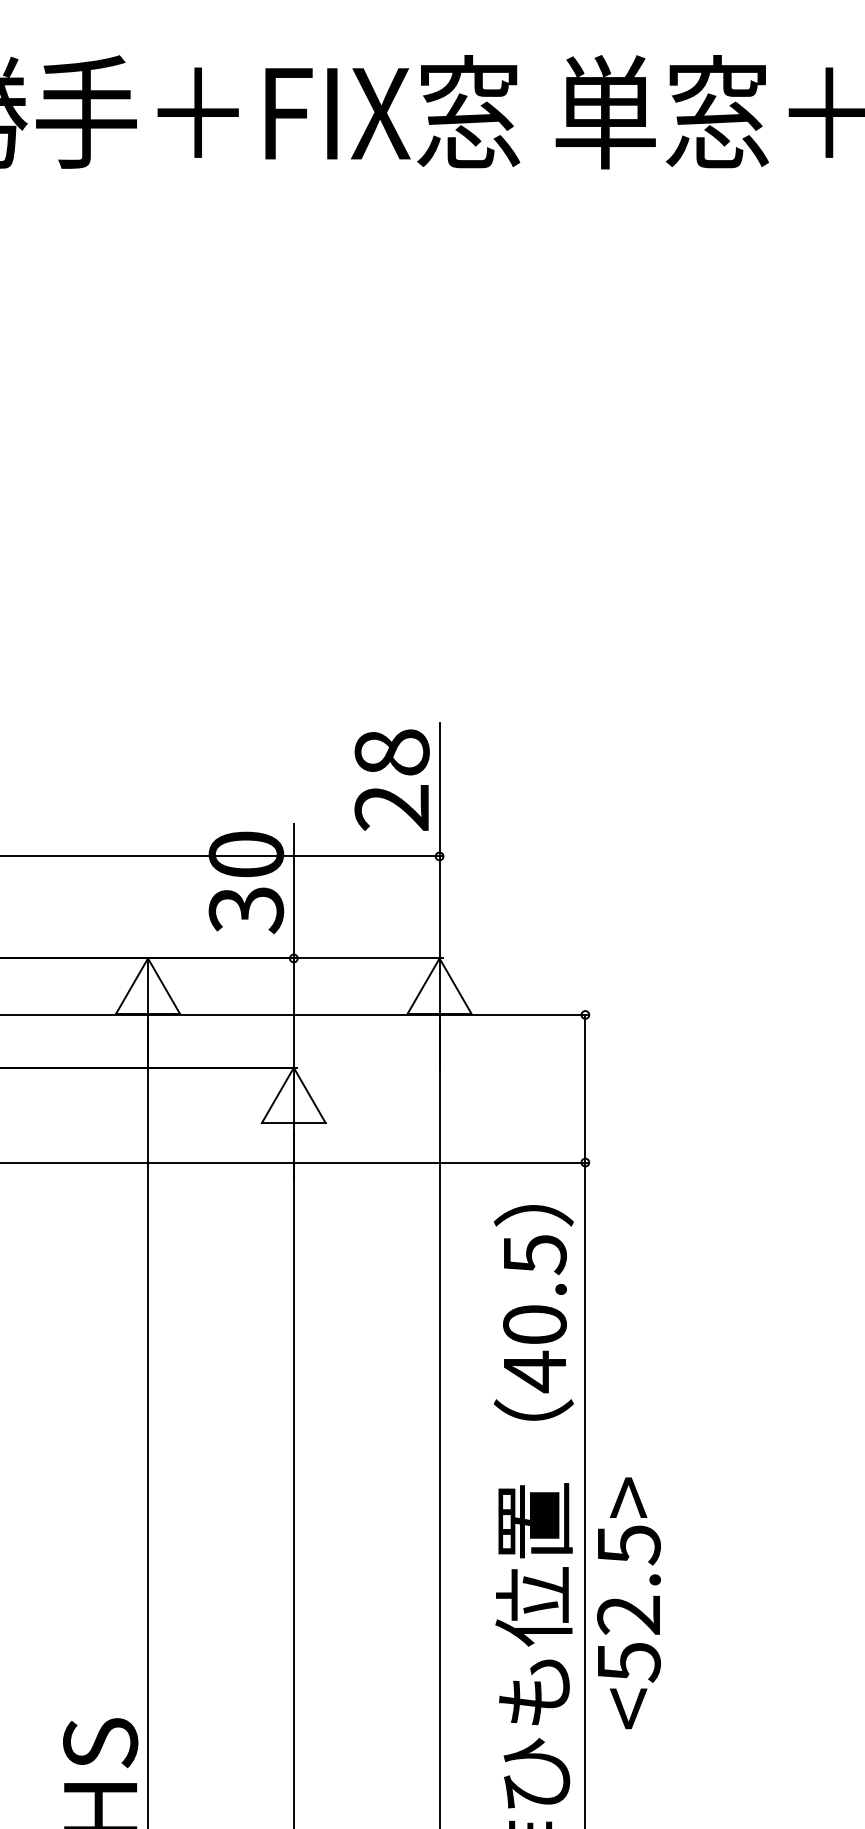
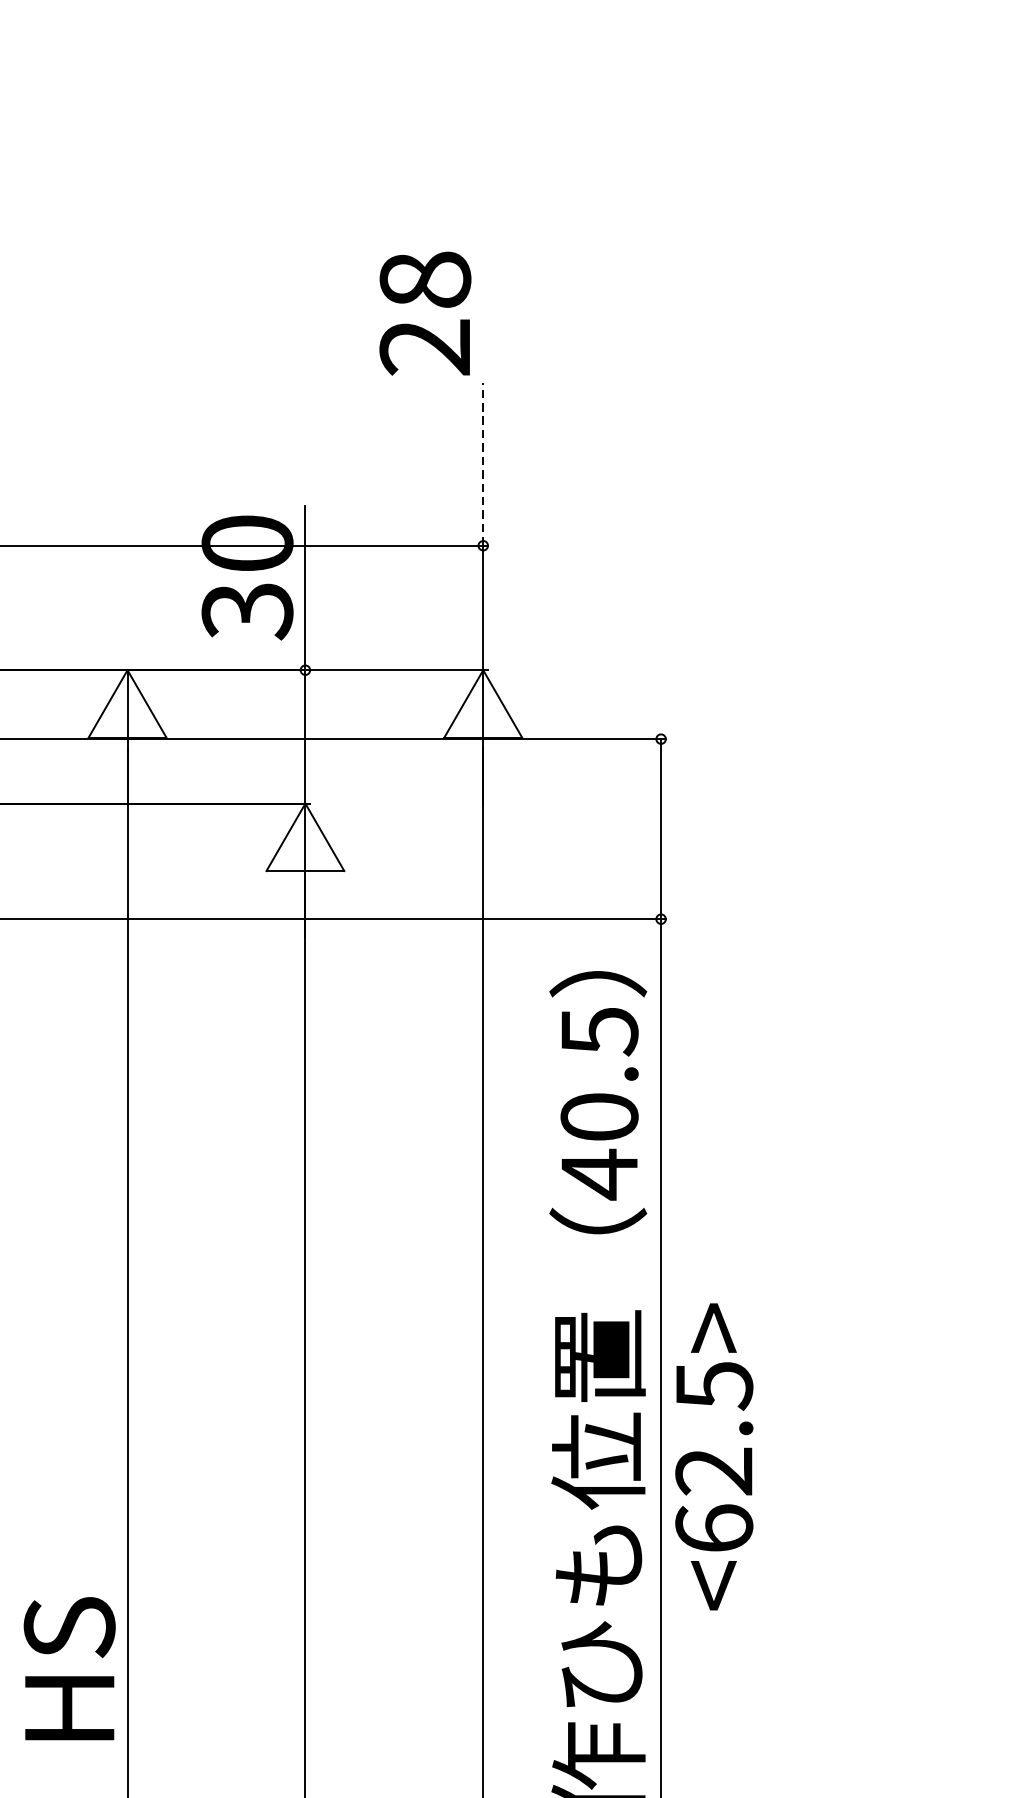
text: (391, 779) -> (424, 312), moved
line: (439, 789) -> (483, 464), solid -> dashed
text: (628, 1662) -> (713, 1529), <52.5> -> <62.5>

